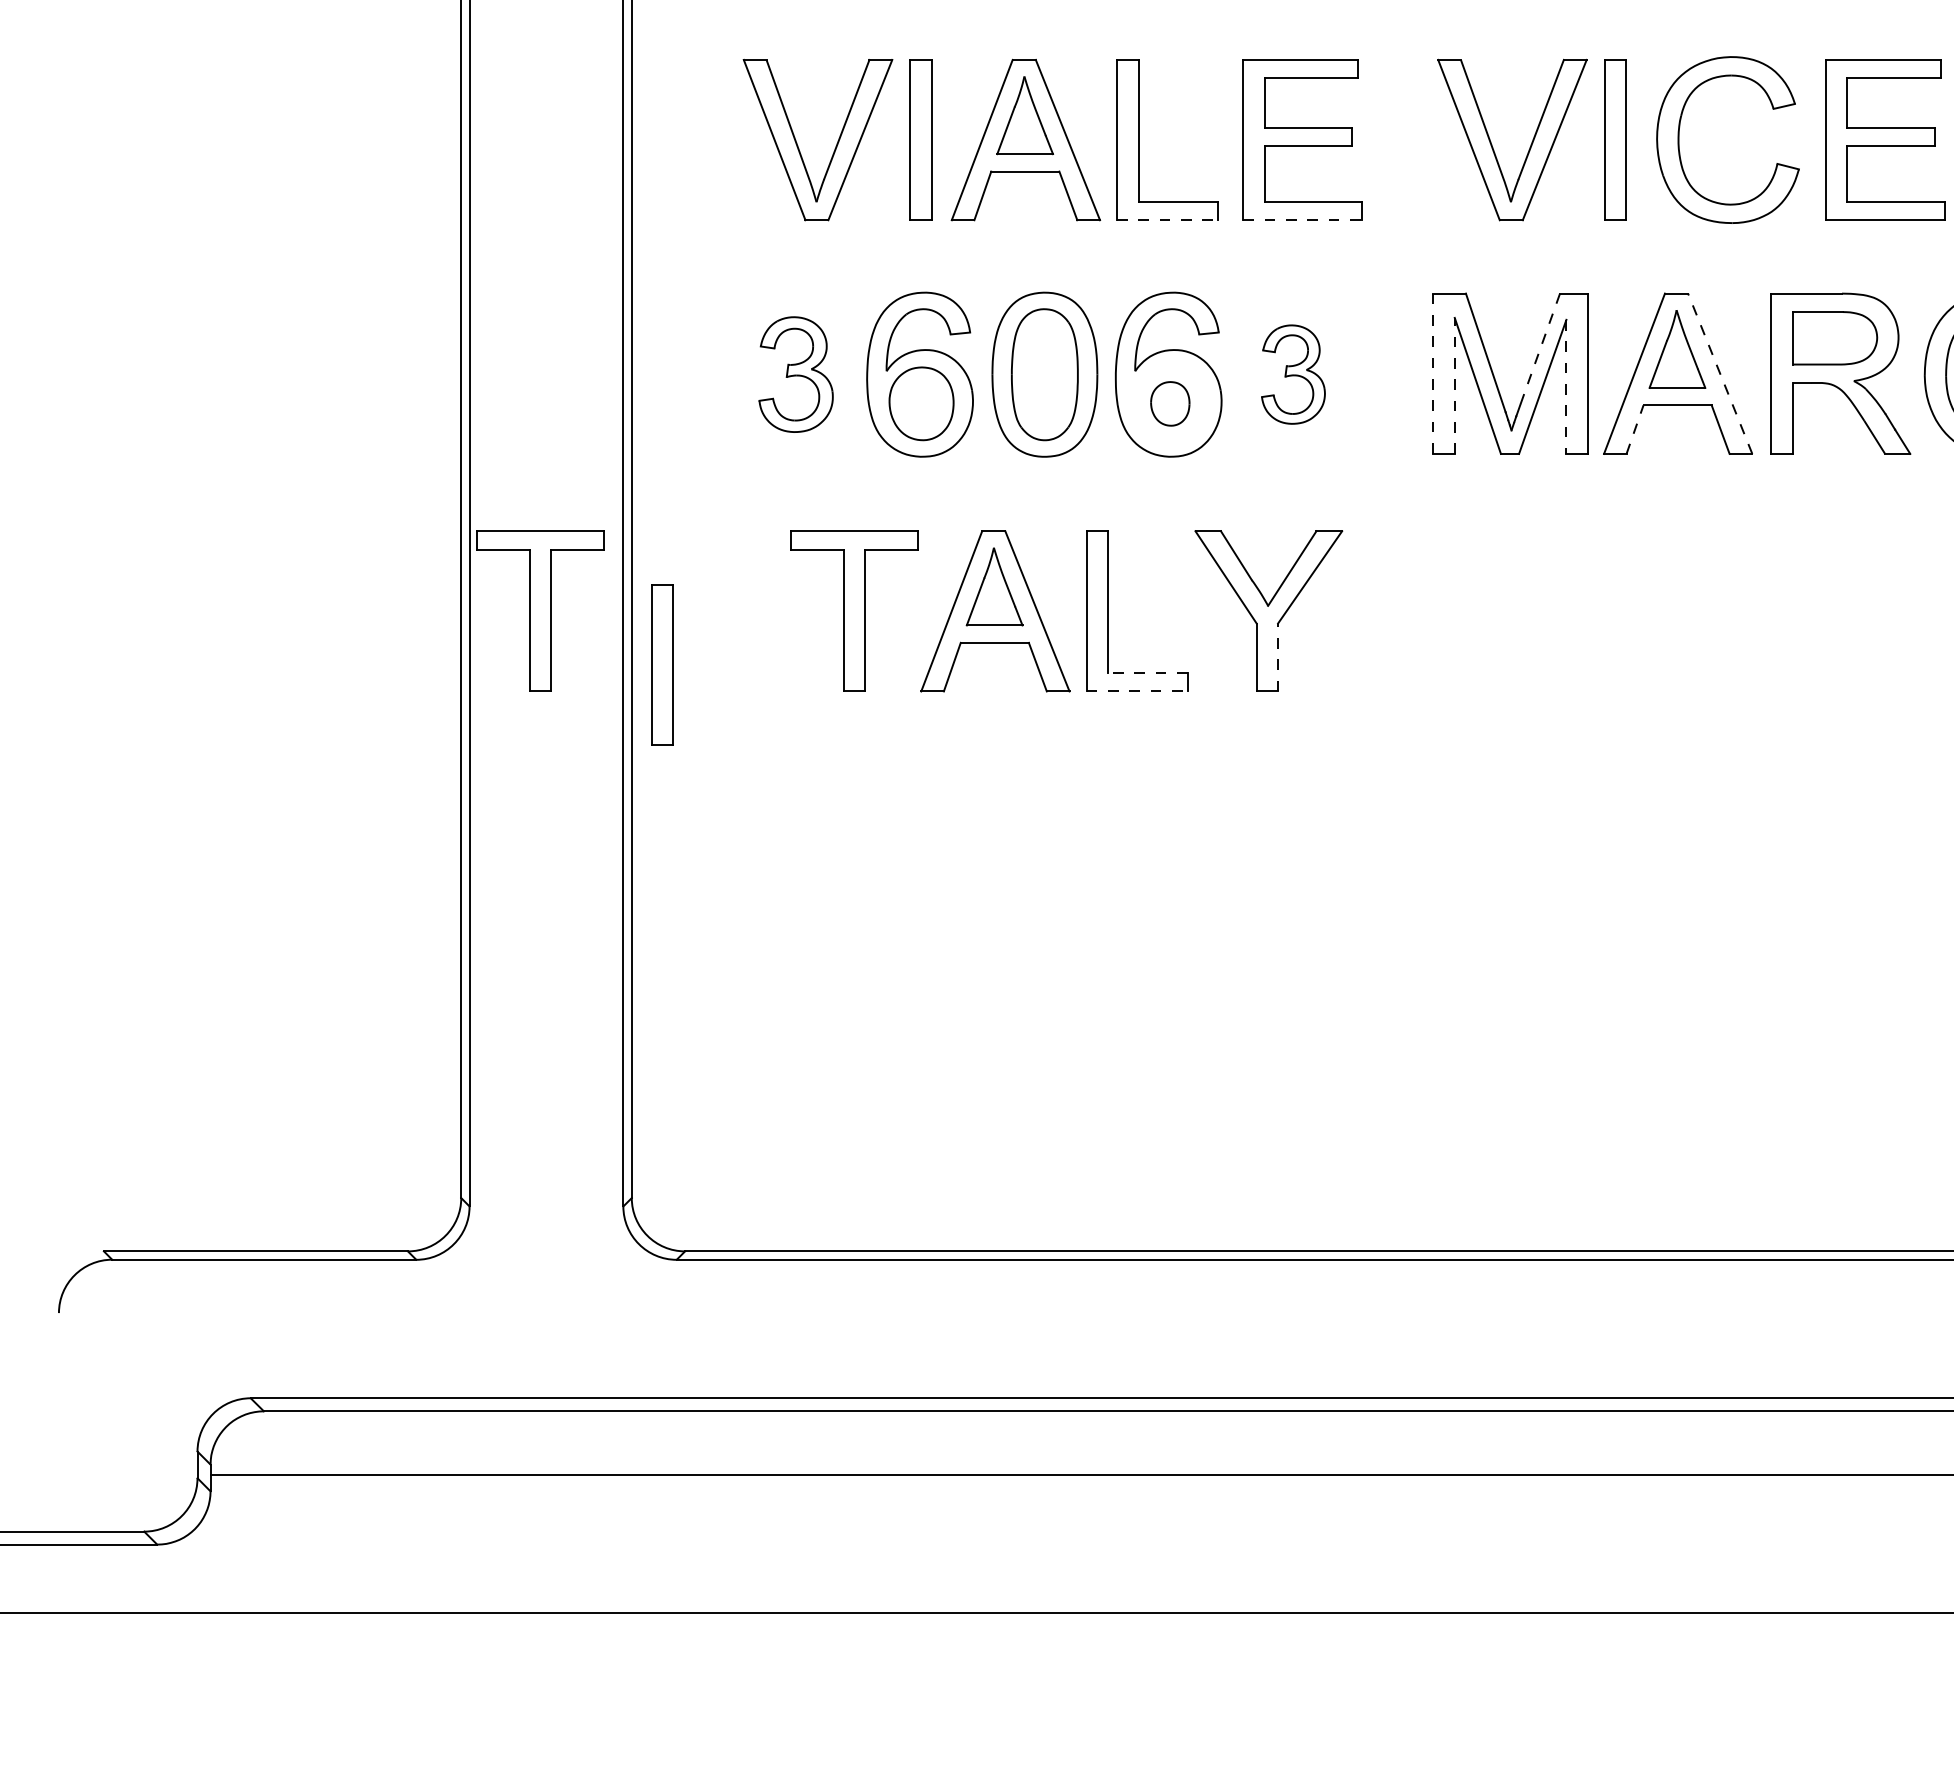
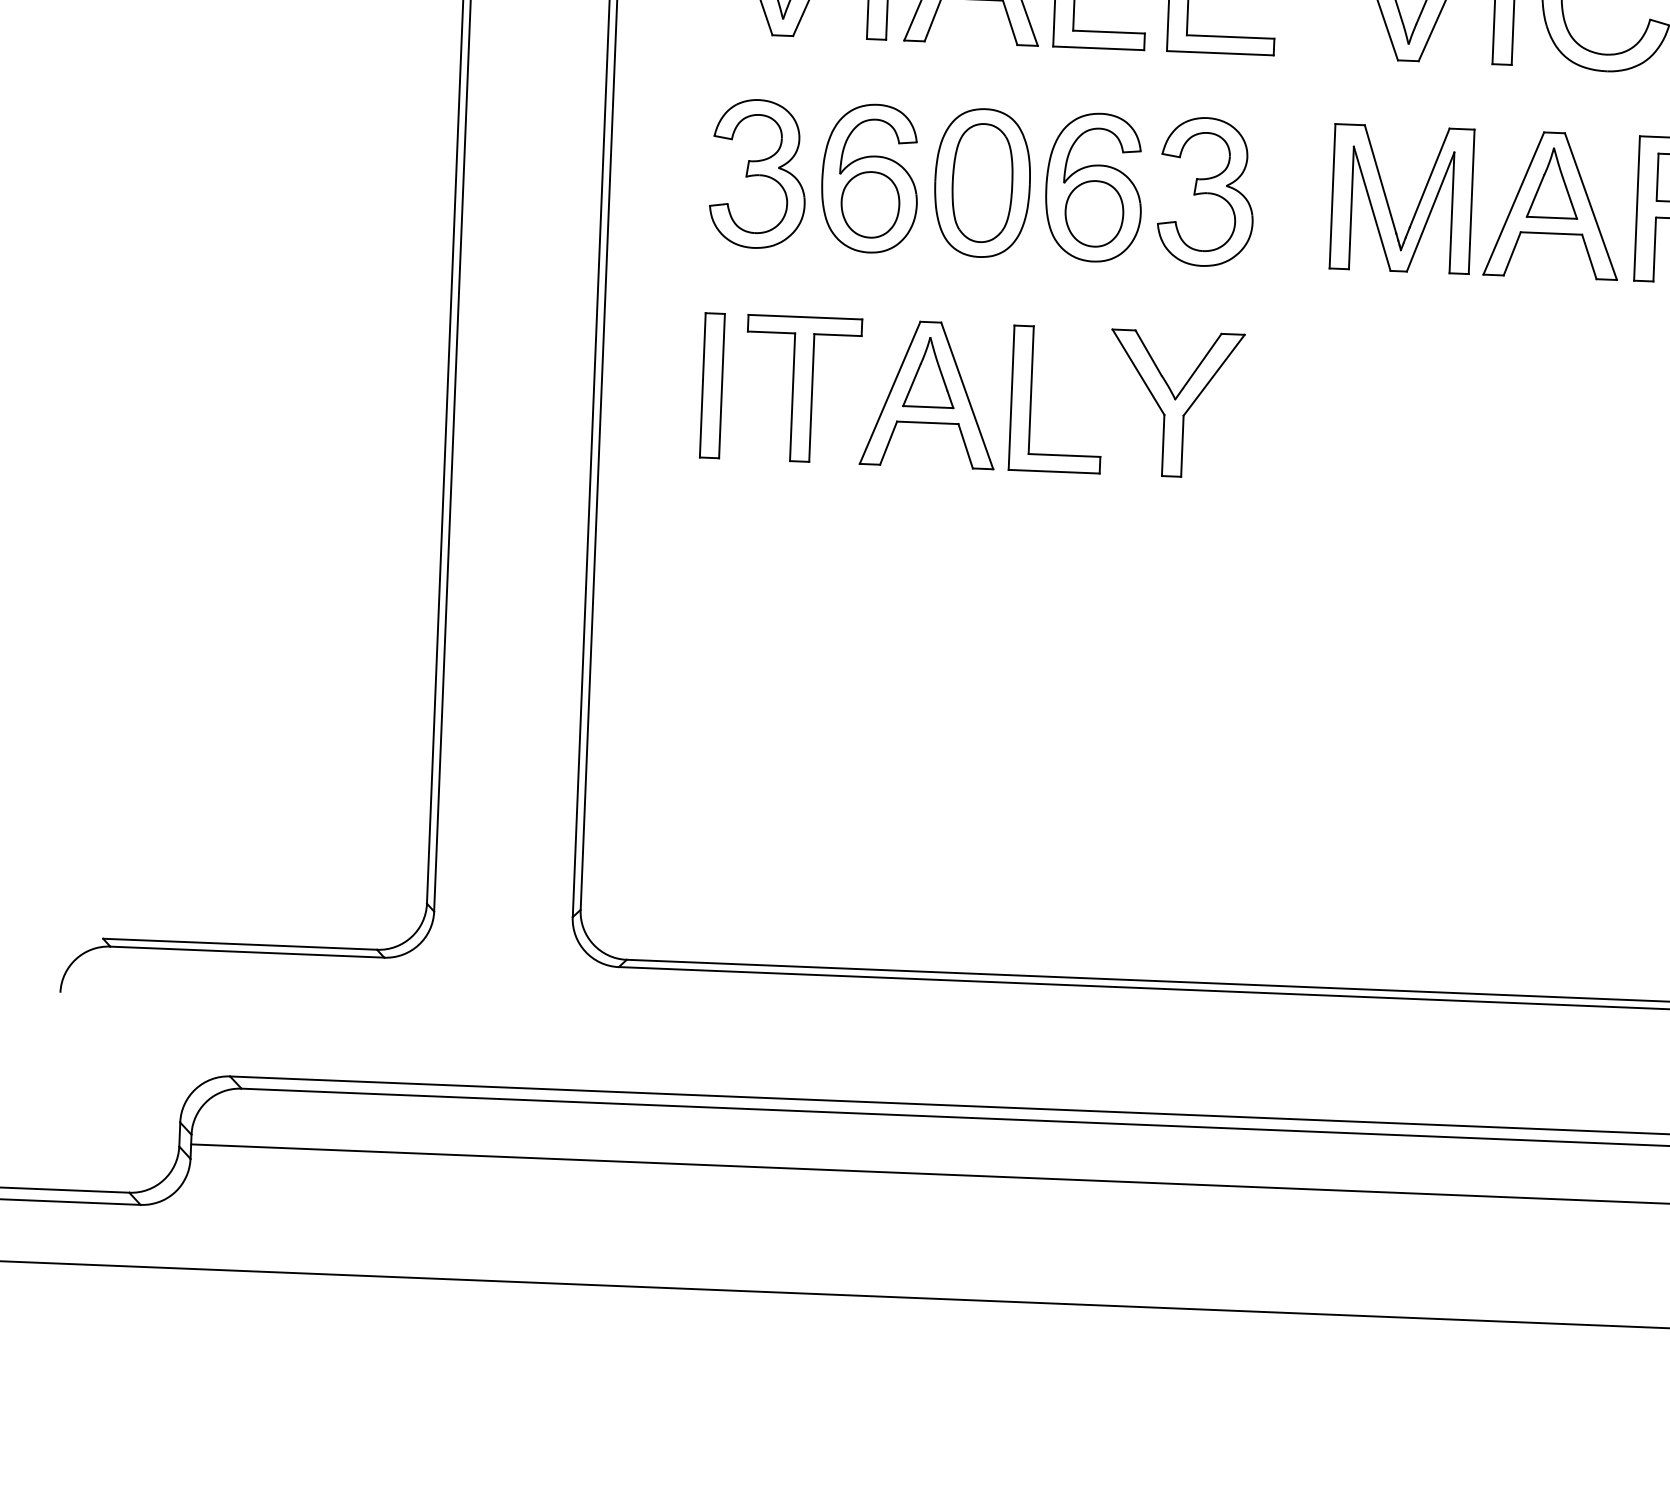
line: (1168, 220) -> (1099, 48), dashed -> solid
line: (1303, 220) -> (1221, 53), dashed -> solid
line: (1540, 349) -> (1429, 178), dashed -> solid
line: (1720, 373) -> (1591, 206), dashed -> solid
part: (795, 374) -> (757, 173), size x1.43
part: (1293, 374) -> (1206, 191), size x1.67
line: (1433, 374) -> (1332, 196), dashed -> solid
line: (1454, 385) -> (1351, 207), dashed -> solid
line: (1566, 387) -> (1452, 213), dashed -> solid
part: (1170, 403) -> (1094, 213), size x1.67
line: (1635, 429) -> (1512, 253), dashed -> solid
part: (540, 610) -> (519, 377), removed
line: (1278, 657) -> (1182, 446), dashed -> solid
part: (662, 664) -> (712, 384), moved
line: (1147, 672) -> (1064, 455), dashed -> solid
line: (1137, 691) -> (1054, 471), dashed -> solid

